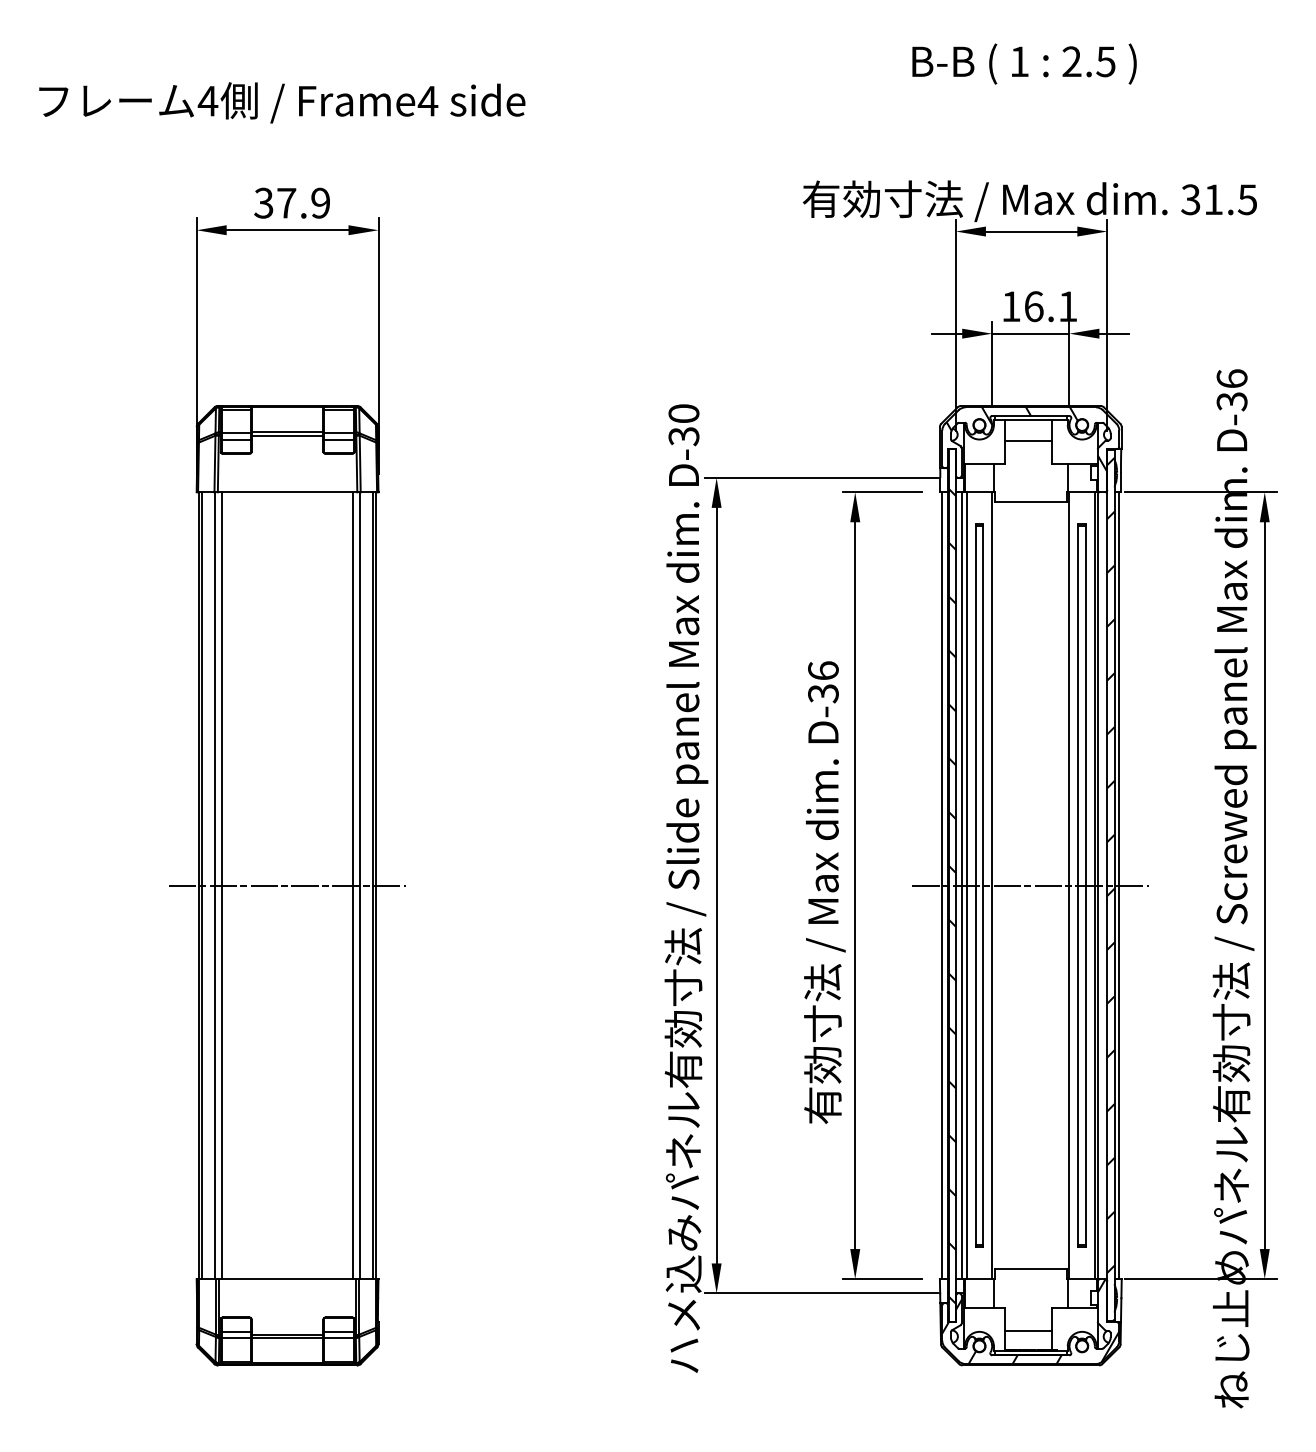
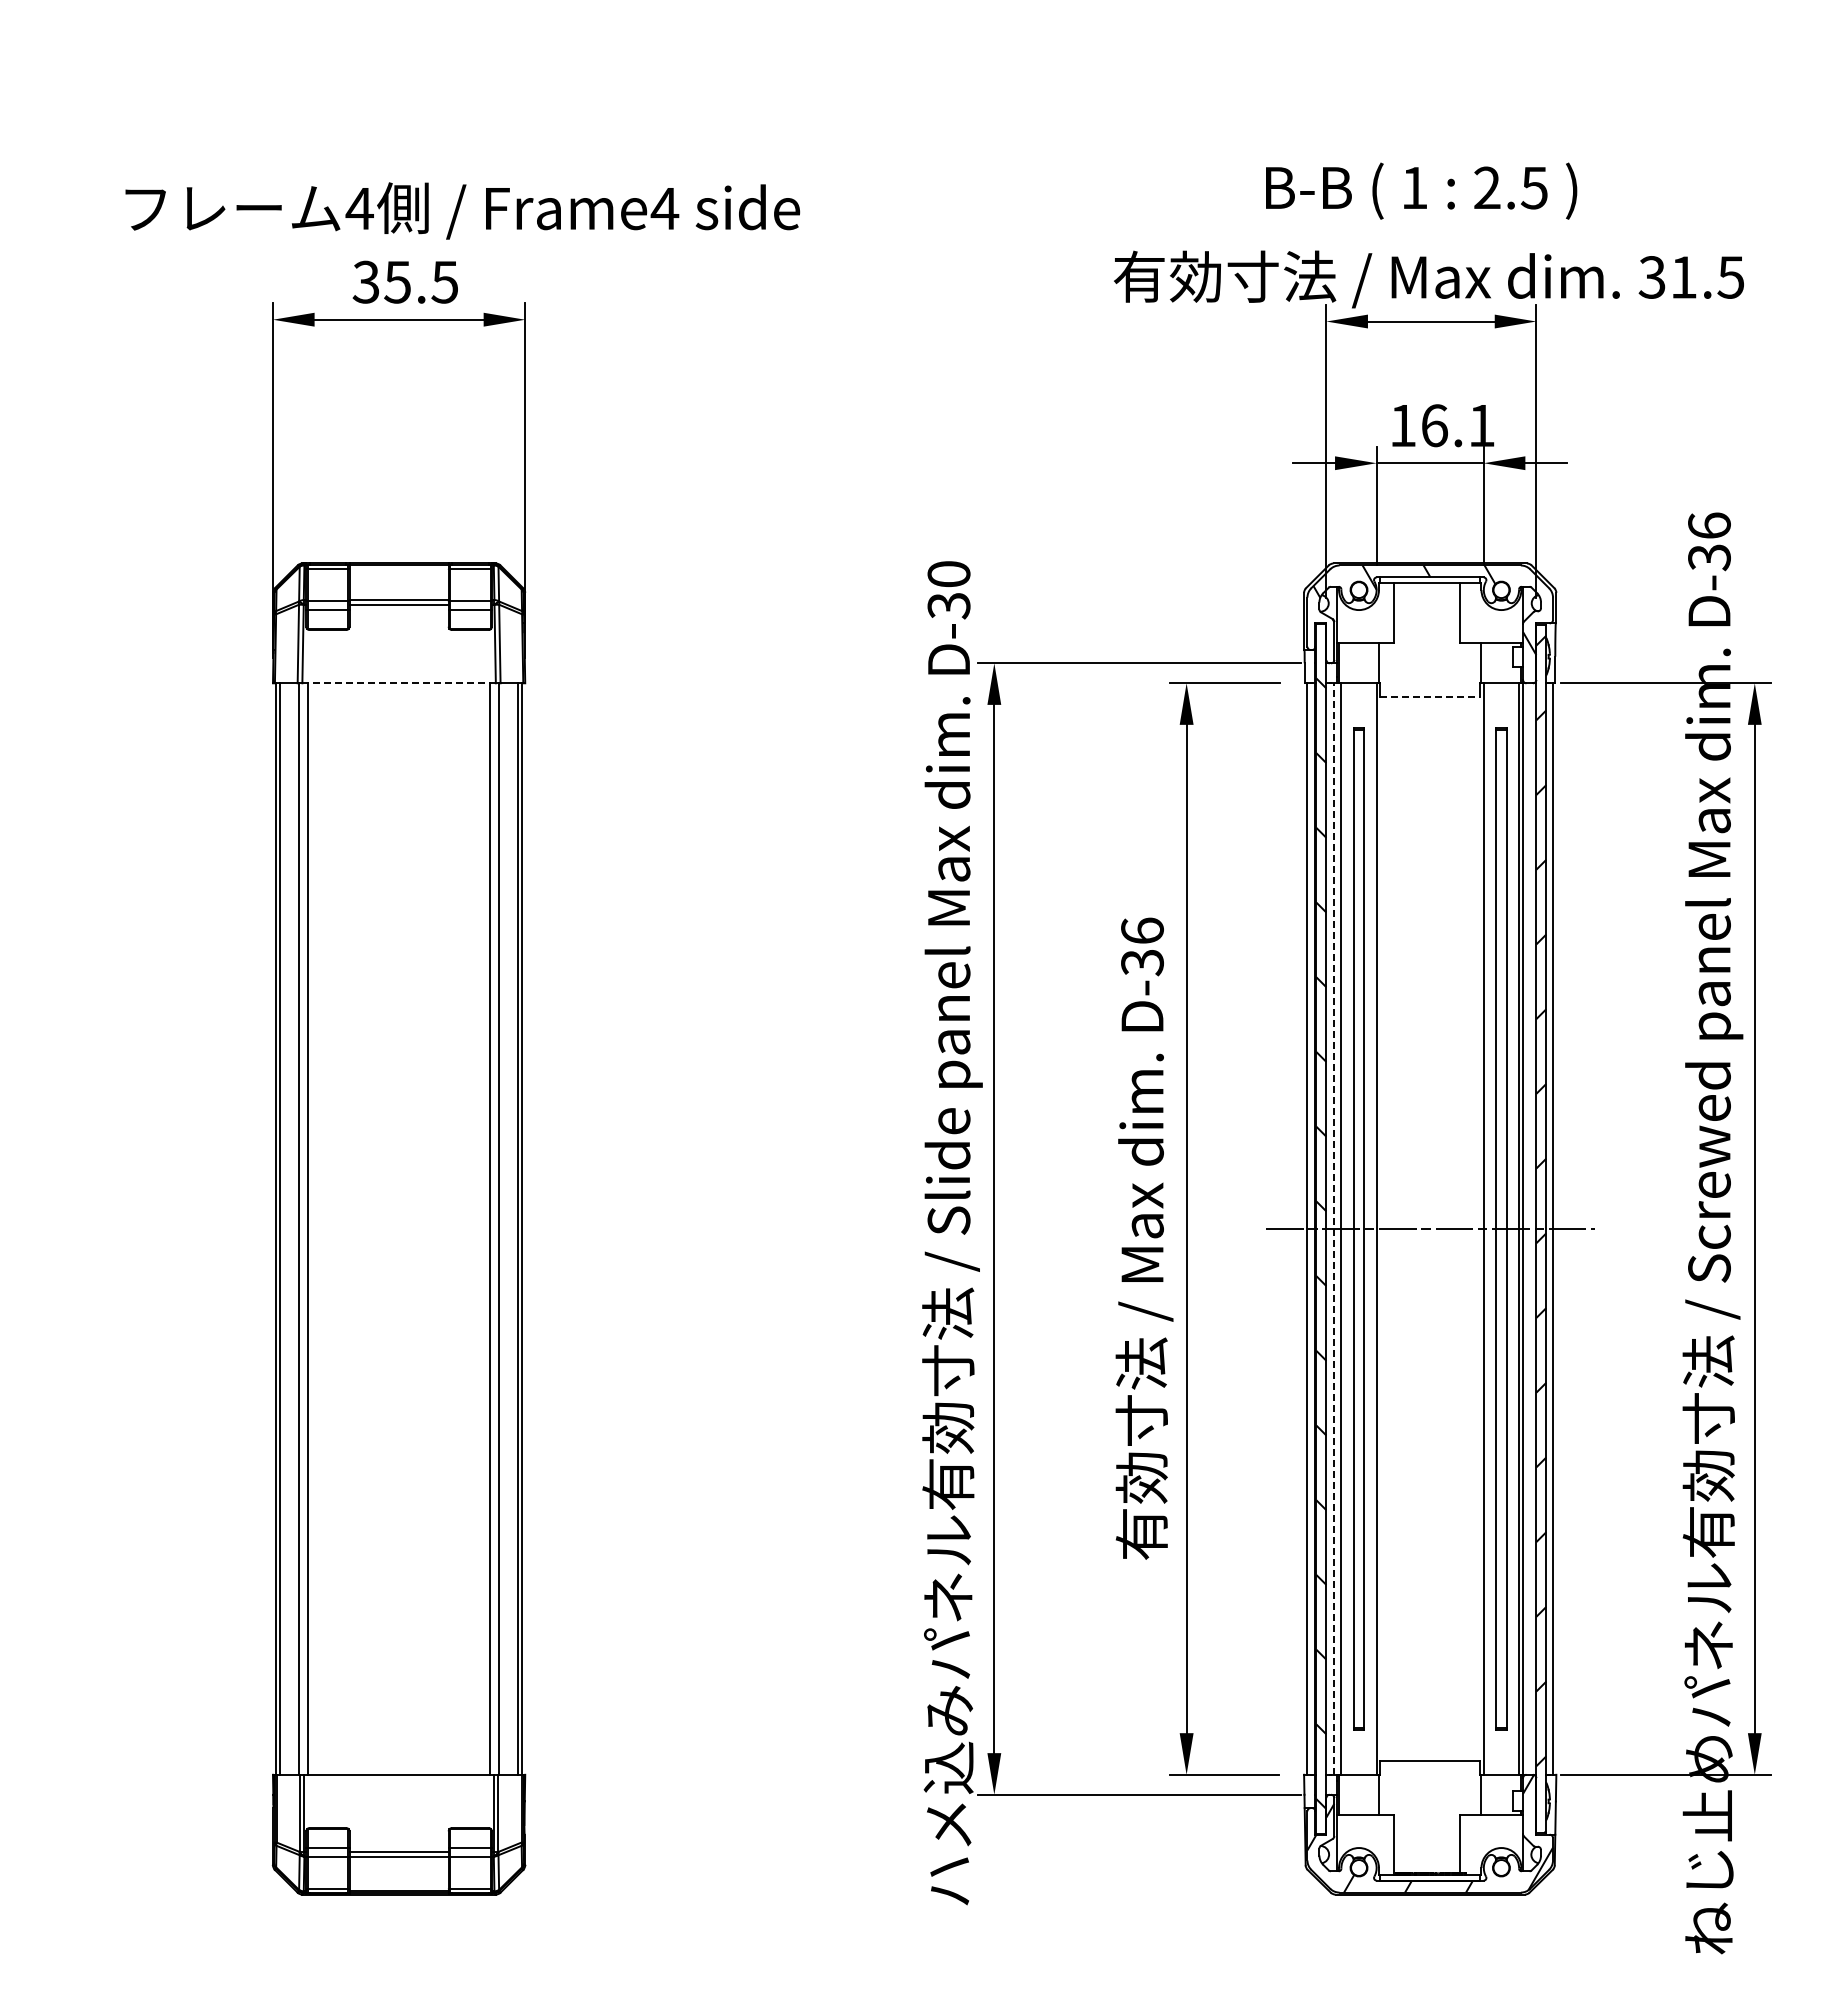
text: (1024, 63) -> (1421, 190), moved
text: (282, 102) -> (462, 210), moved
text: (303, 202) -> (420, 281), 37.9 -> 35.5
line: (1028, 440) -> (1426, 611), removed
line: (287, 492) -> (399, 683), solid -> dashed
line: (1031, 501) -> (1430, 696), solid -> dashed
line: (287, 886) -> (398, 1229), removed
line: (961, 886) -> (1334, 1229), solid -> dashed
line: (1028, 1330) -> (1426, 1846), removed

